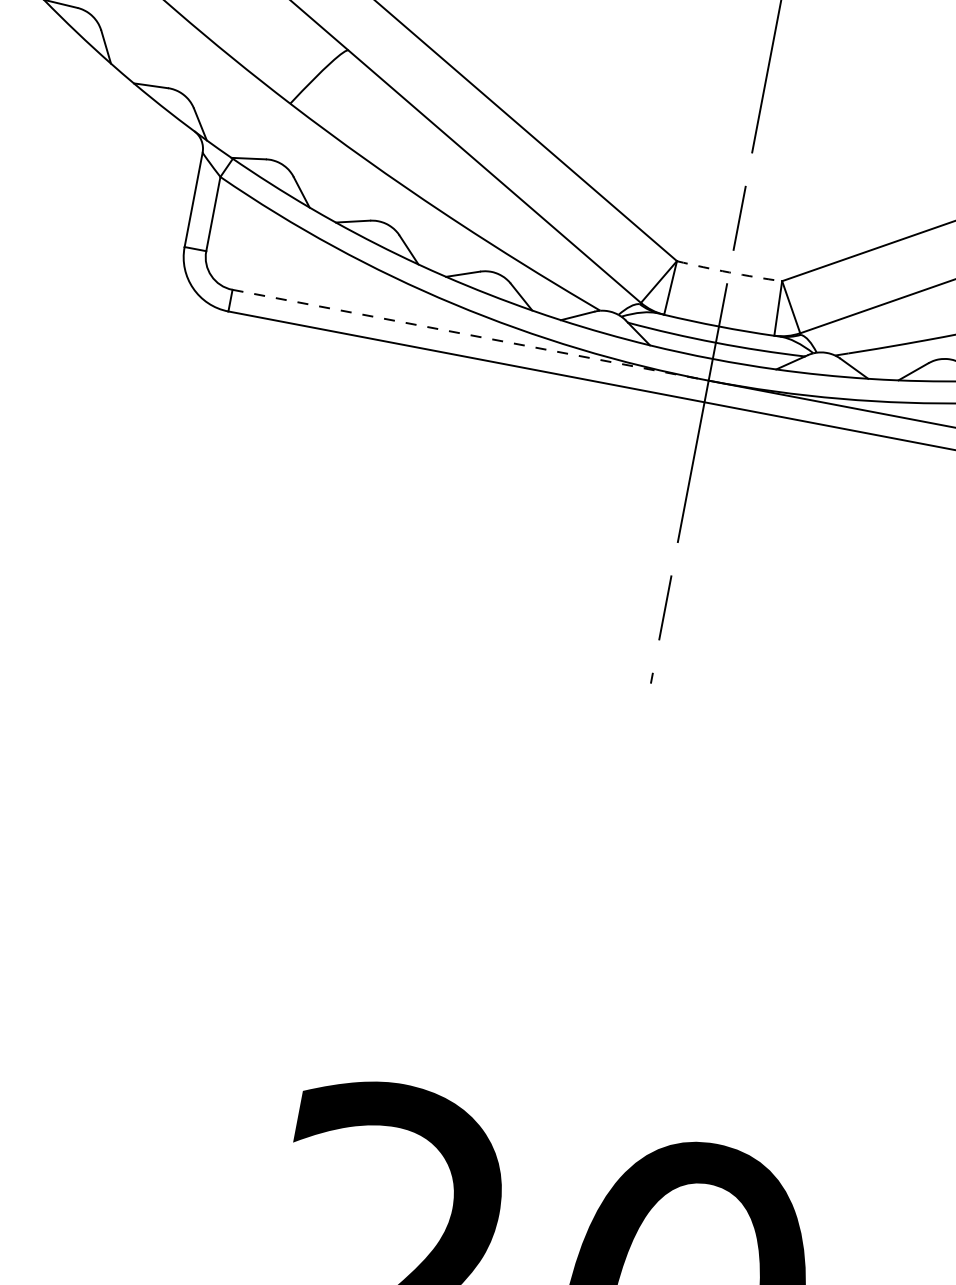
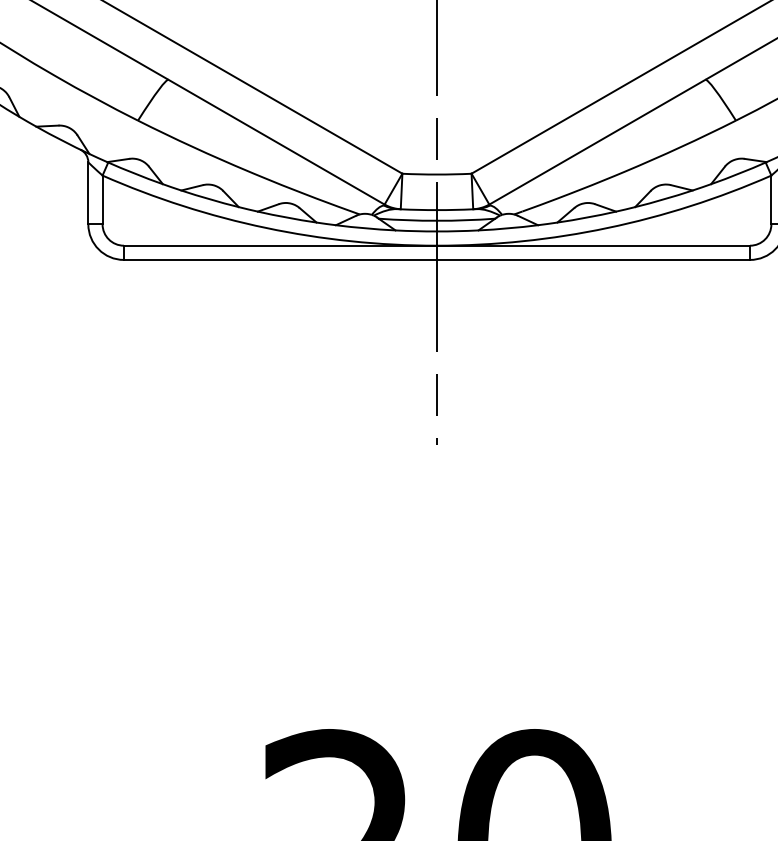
arc: (728, 272) -> (436, 174), dashed -> solid
line: (470, 334) -> (280, 245), dashed -> solid

